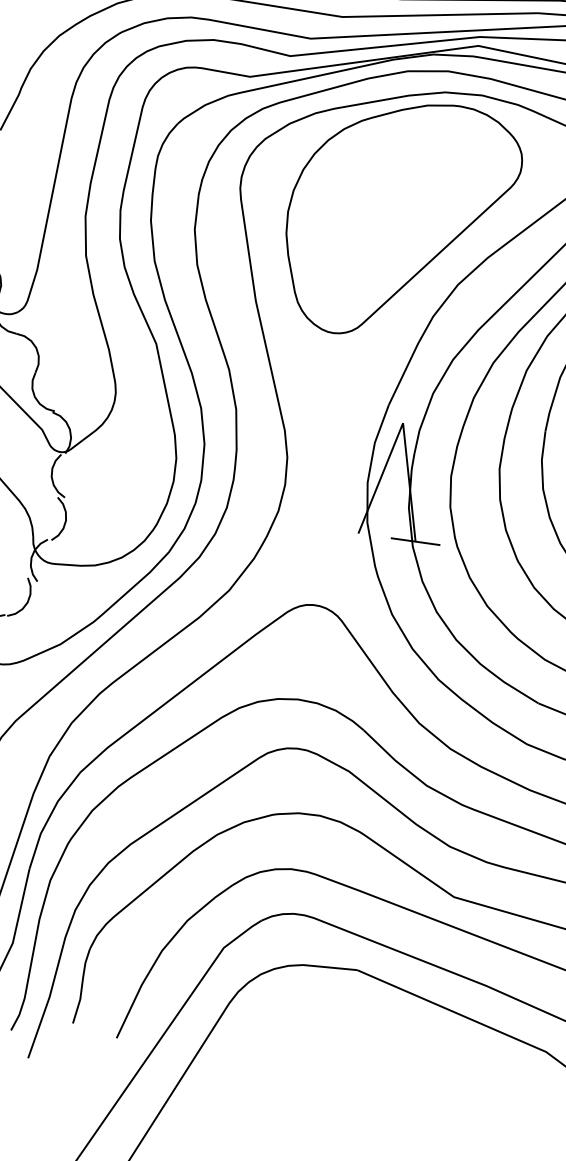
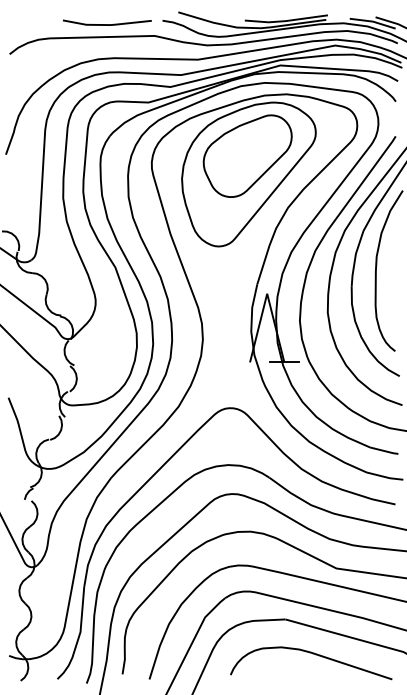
part: (402, 188) -> (247, 155), added
curve: (398, 1037) -> (315, 655), added

